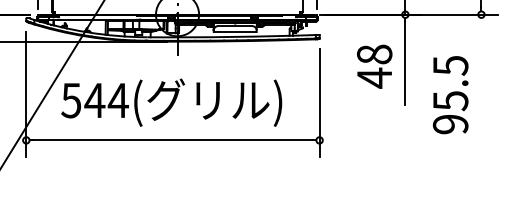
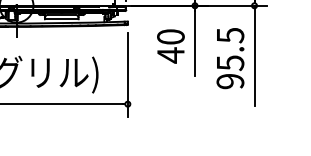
text: (374, 54) -> (170, 36), 48 -> 40
line: (481, 78) -> (254, 55), added
text: (450, 95) -> (230, 58), moved

